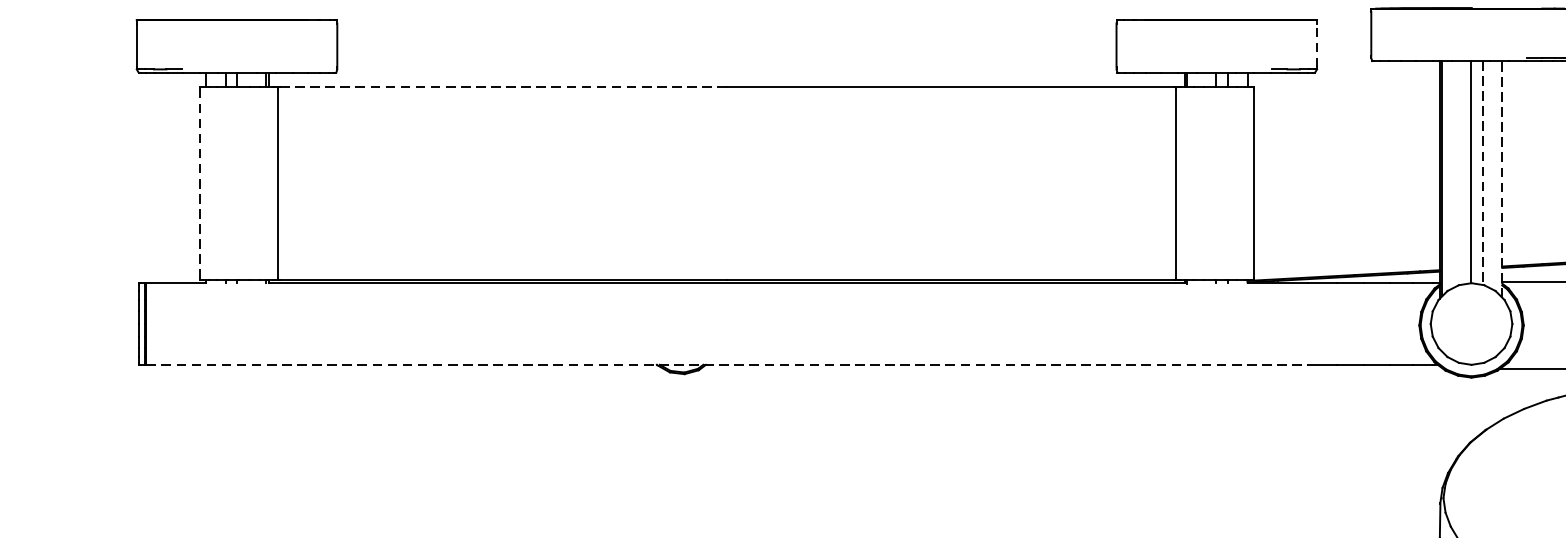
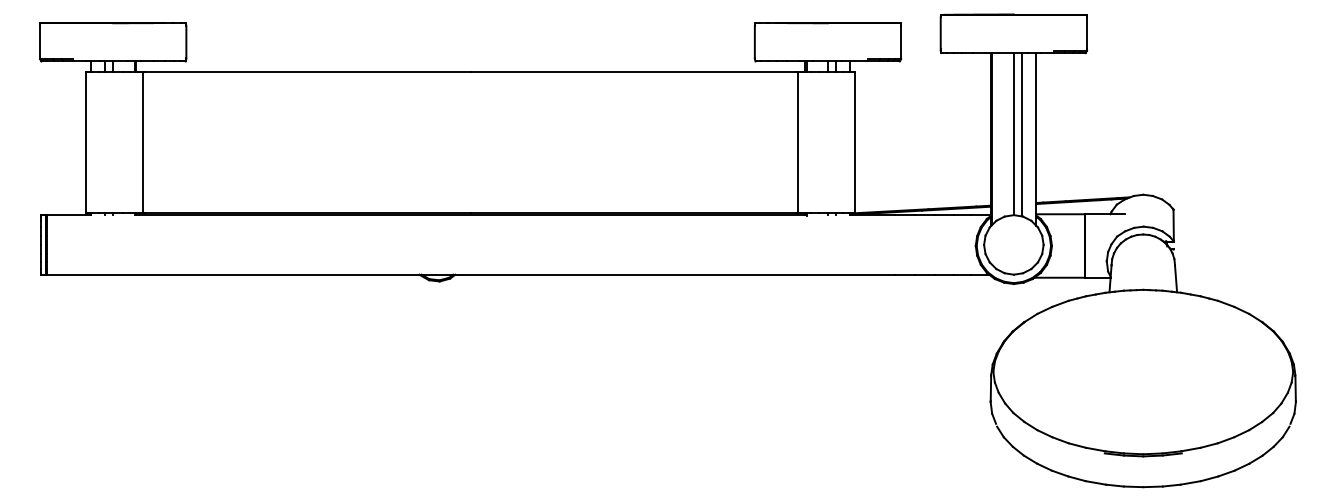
line: (1317, 45) -> (901, 41), dashed -> solid
line: (503, 87) -> (307, 72), dashed -> solid
line: (1483, 172) -> (1022, 134), dashed -> solid
line: (1502, 178) -> (1036, 138), dashed -> solid
line: (199, 183) -> (85, 142), dashed -> solid
line: (726, 364) -> (470, 274), dashed -> solid

